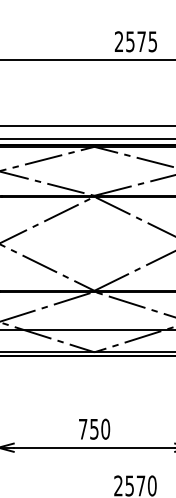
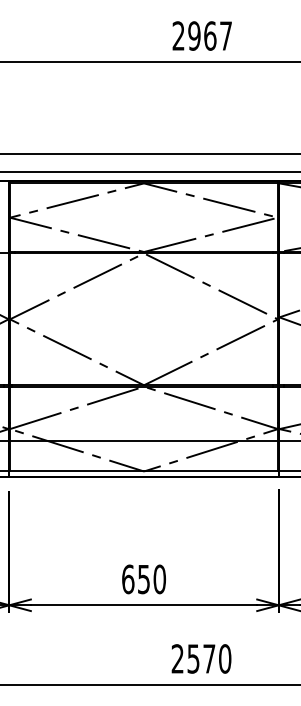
text: (141, 41) -> (209, 35), 2575 -> 2967
text: (83, 429) -> (128, 579), 750 -> 650

